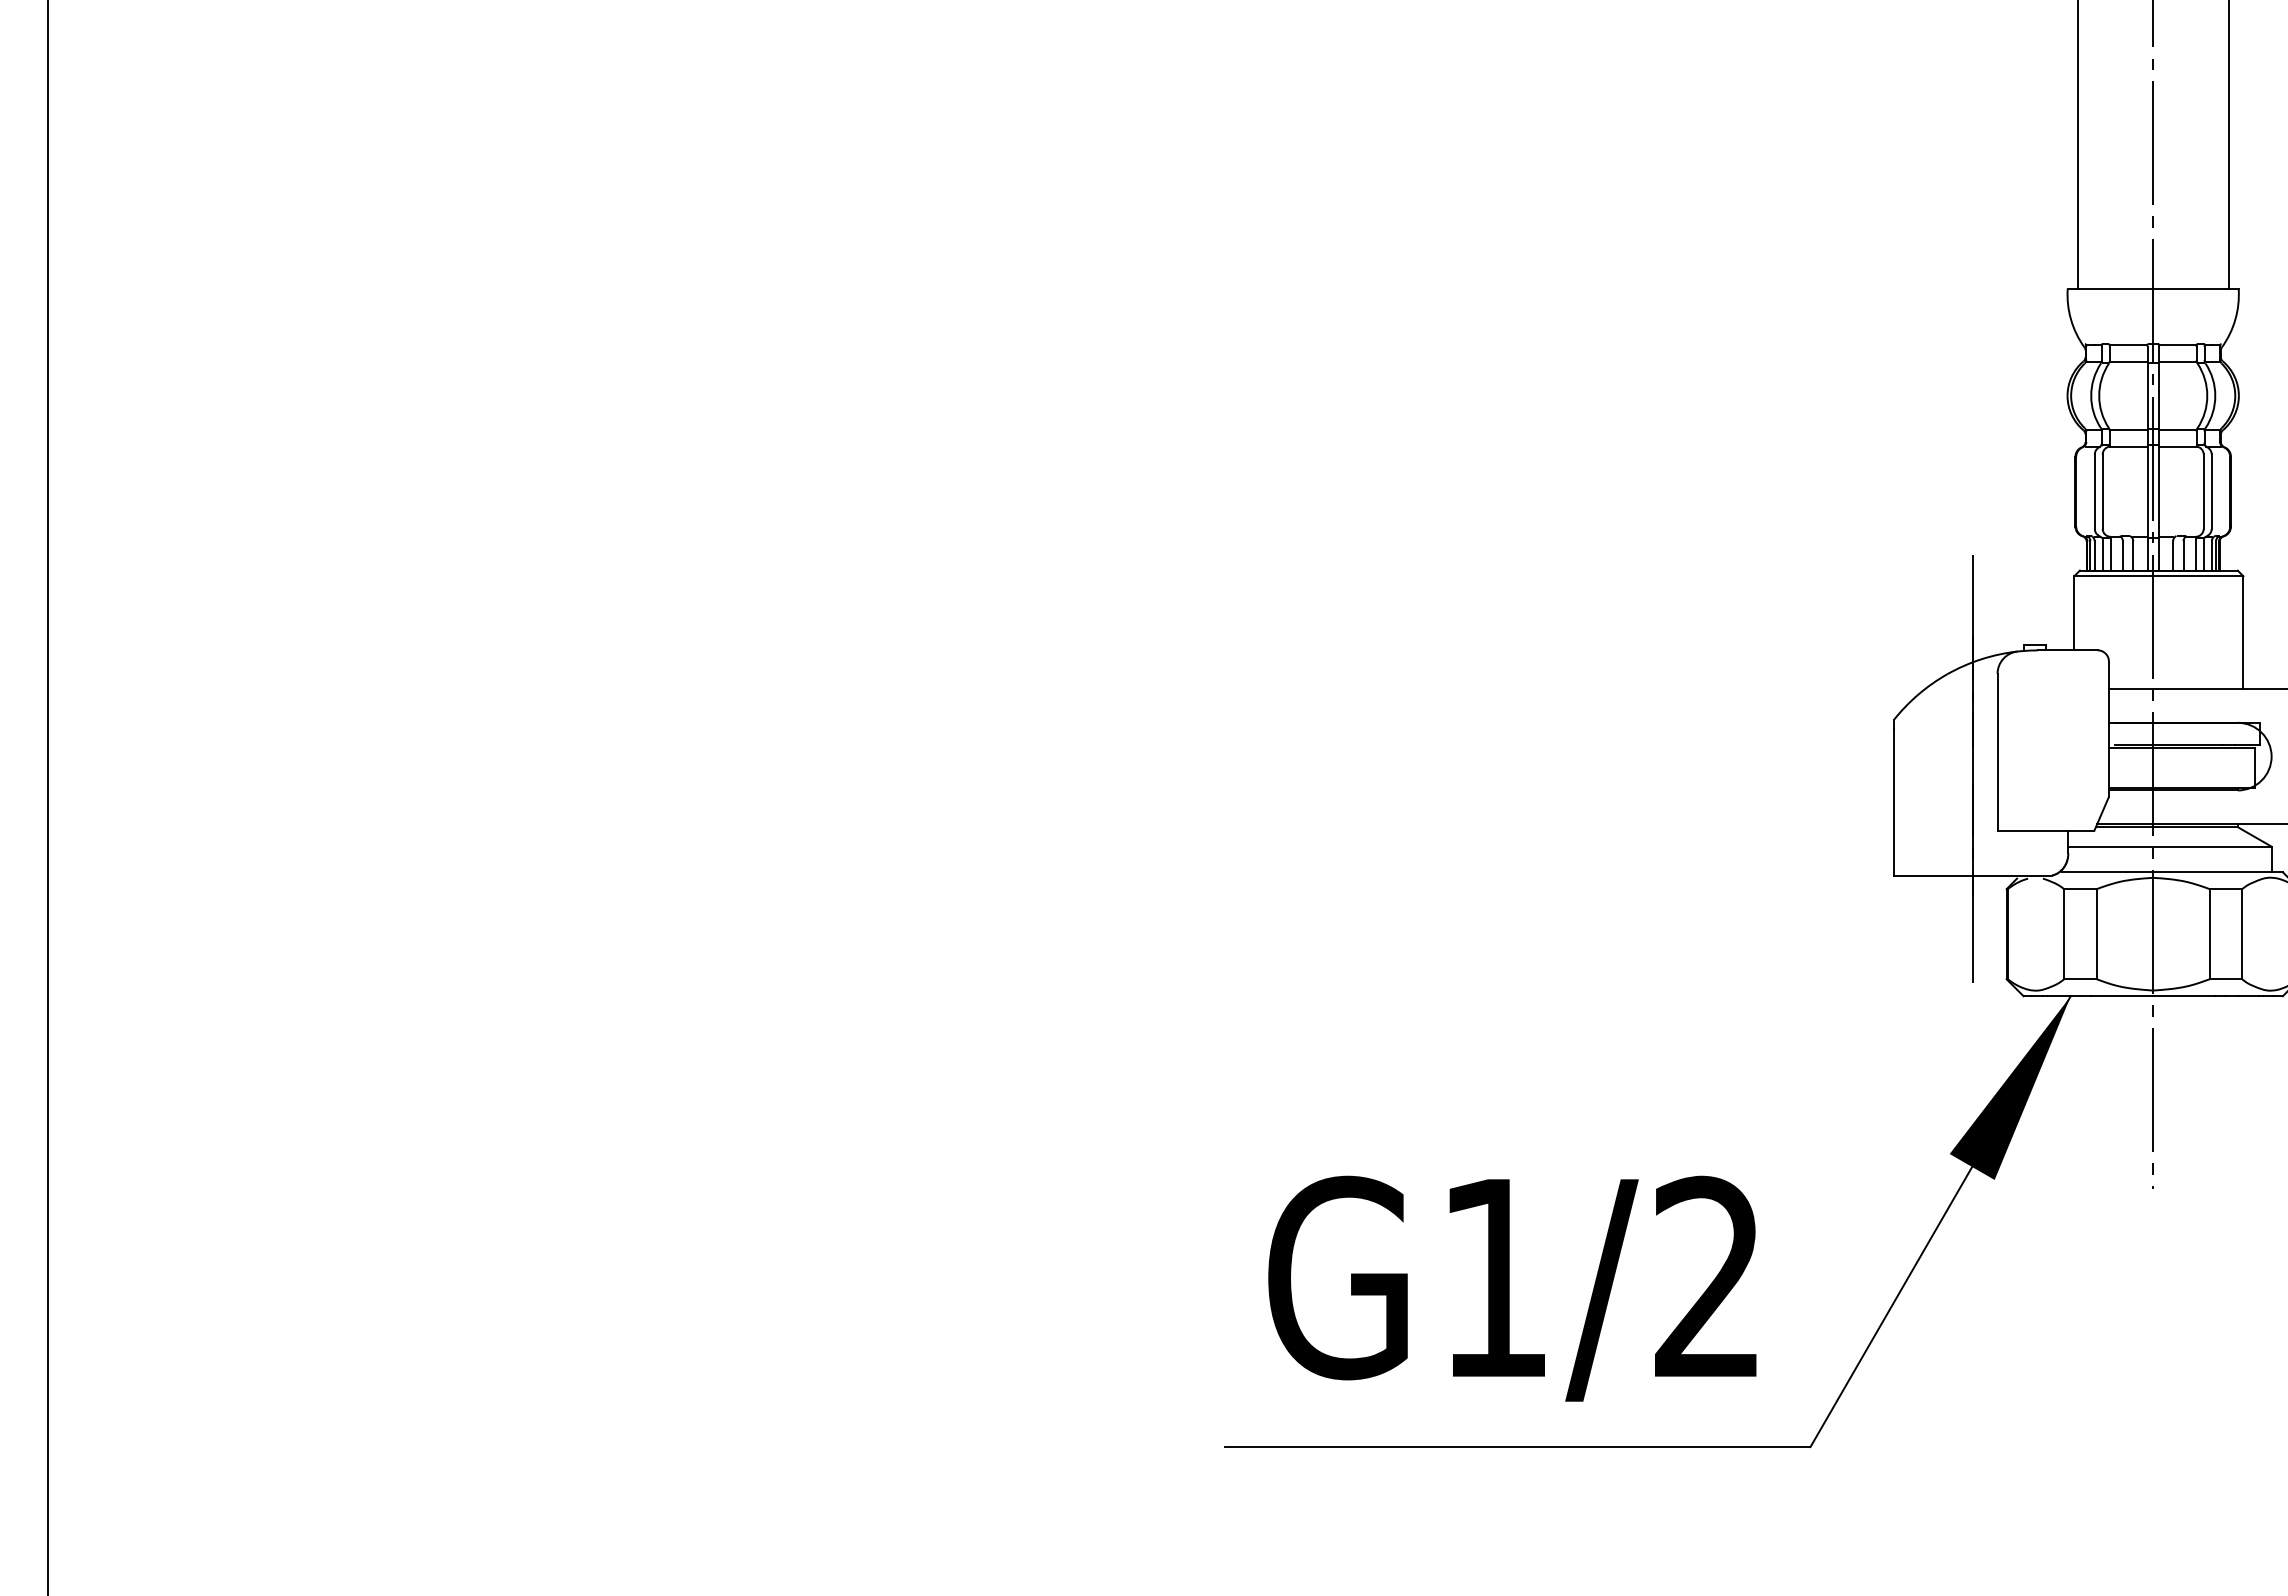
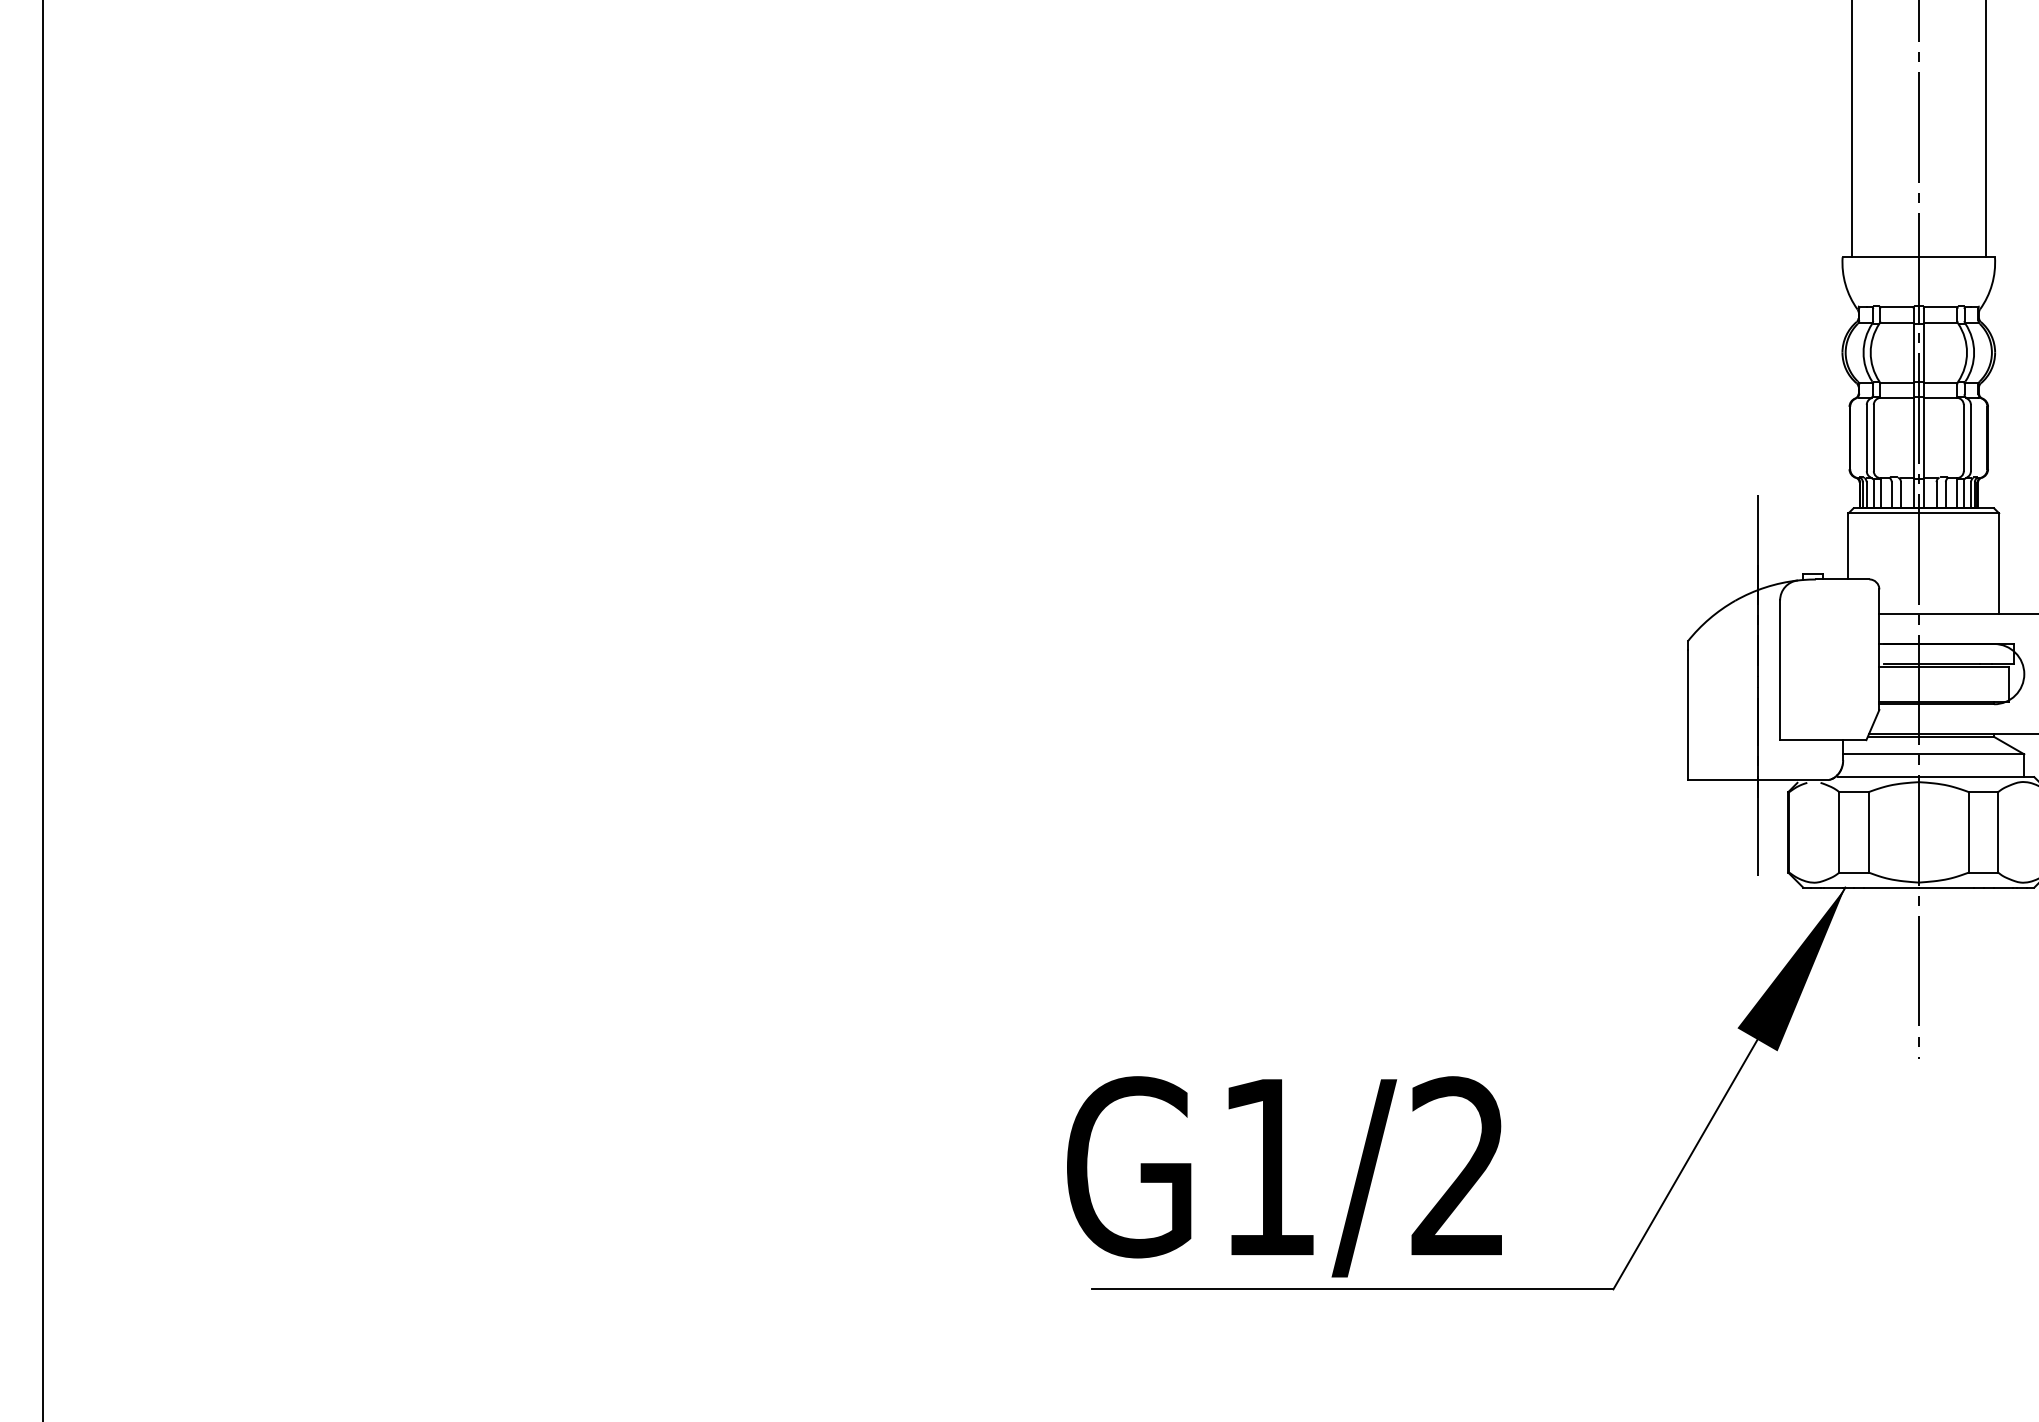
text: (1512, 1288) -> (1284, 1176), moved

